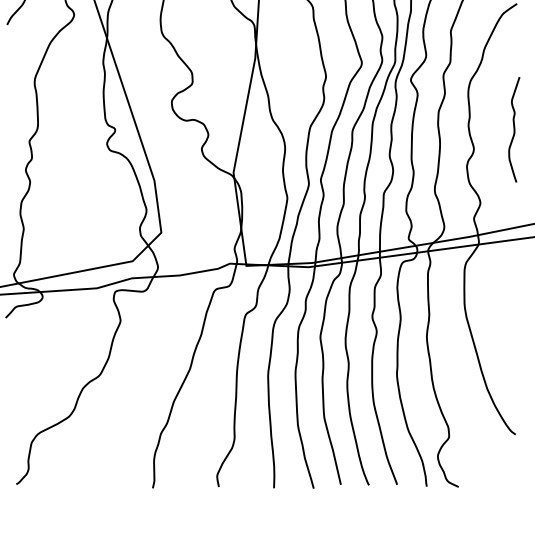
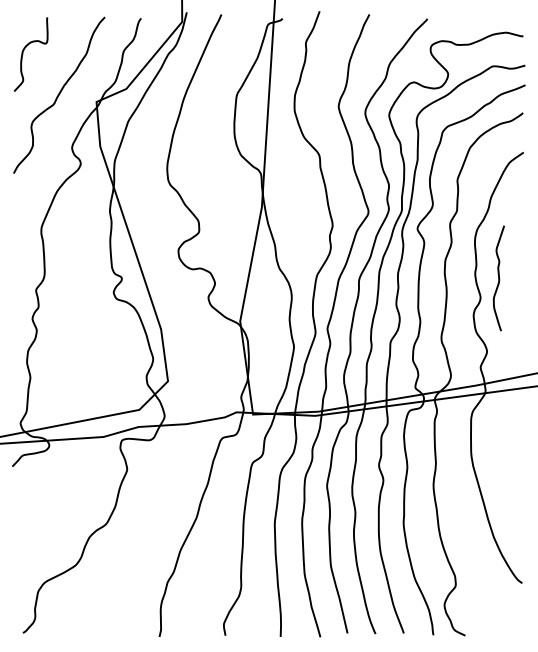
curve: (513, 129) -> (498, 278), moved

